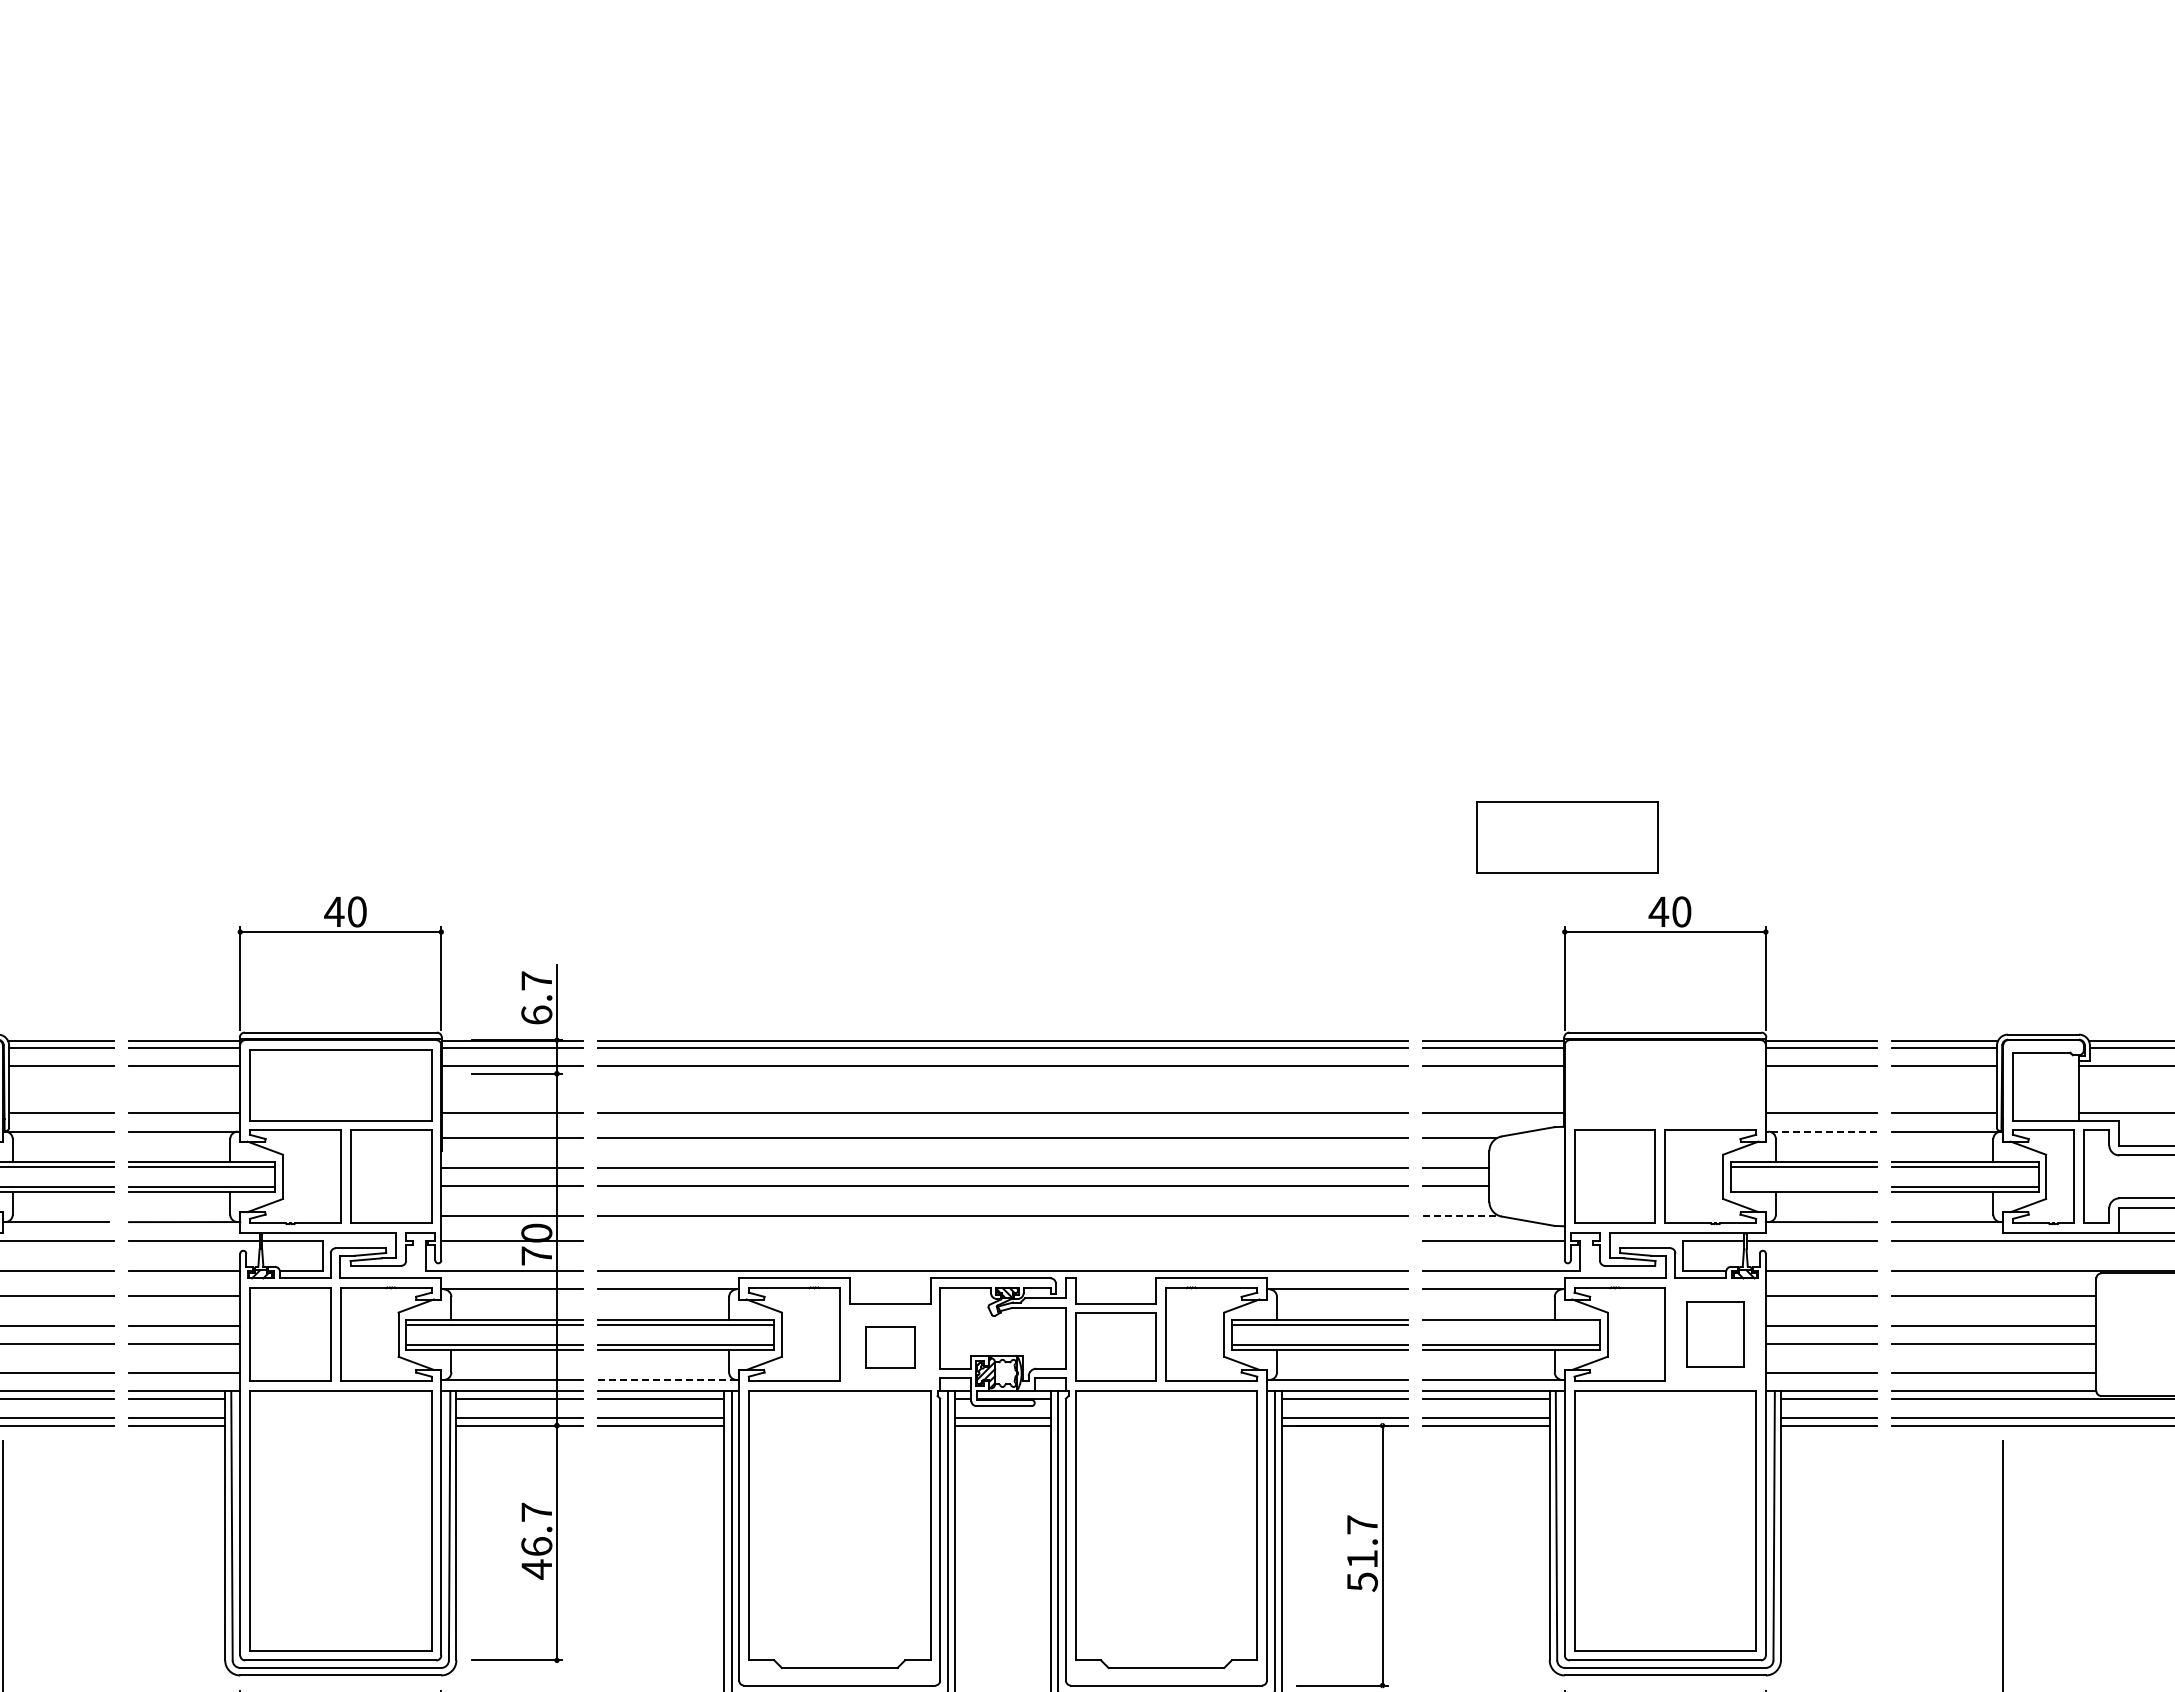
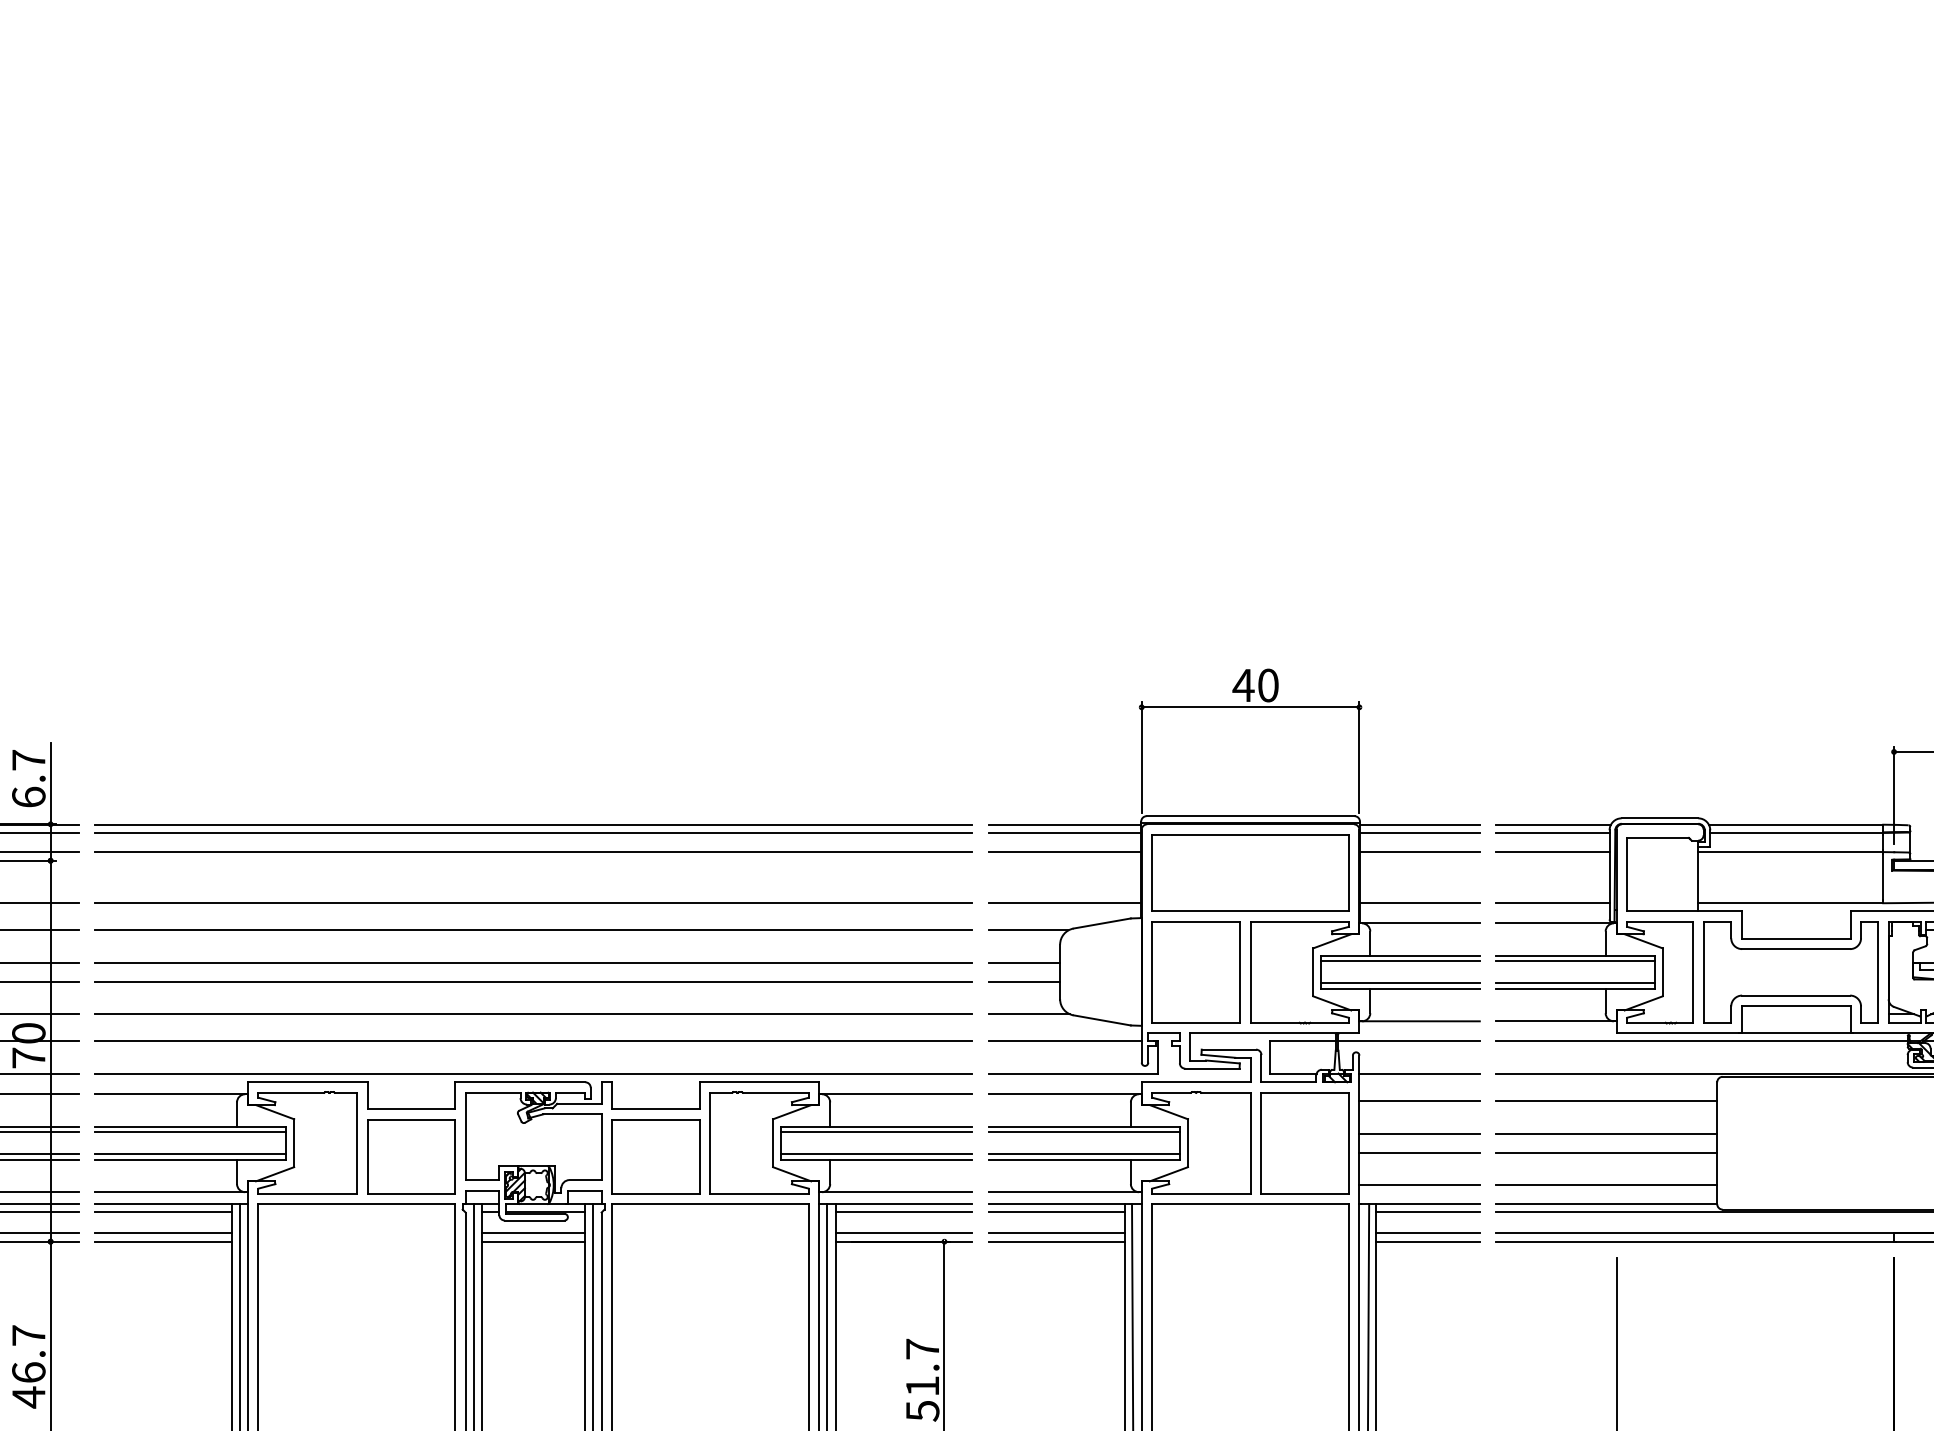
part: (1567, 837) -> (1250, 873), moved
line: (1822, 1131) -> (1420, 923), dashed -> solid
line: (1803, 1186) -> (1400, 982), added
line: (1461, 1215) -> (1029, 1014), dashed -> solid
line: (1002, 1240) -> (532, 1041), added
line: (1511, 1324) -> (1084, 1132), added
part: (1715, 1334) -> (1304, 1142), size x1.43
part: (890, 1346) -> (411, 1155), size x1.67
line: (668, 1379) -> (171, 1191), dashed -> solid

